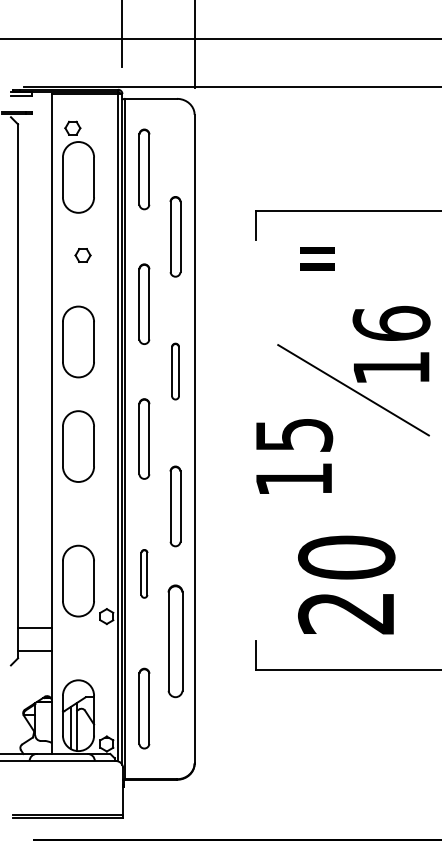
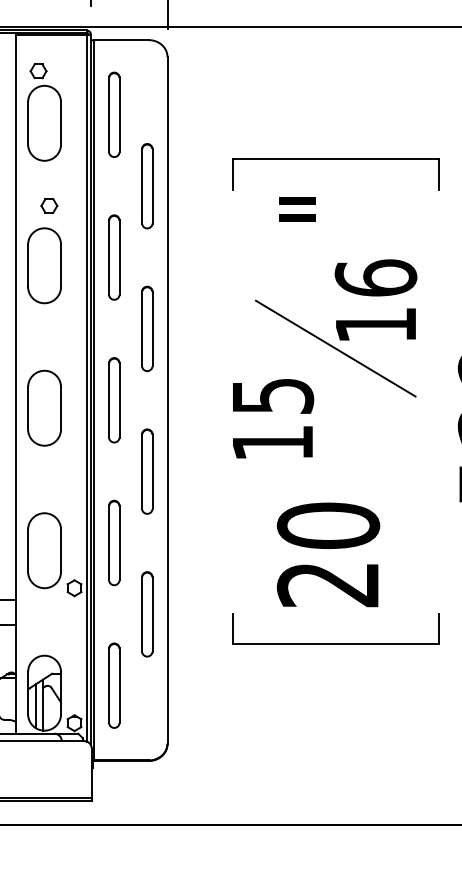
part: (78, 341) -> (44, 265), moved
part: (175, 371) -> (147, 328), size x1.43
part: (144, 573) -> (114, 542), size x1.67
part: (175, 640) -> (147, 613), size x0.71

